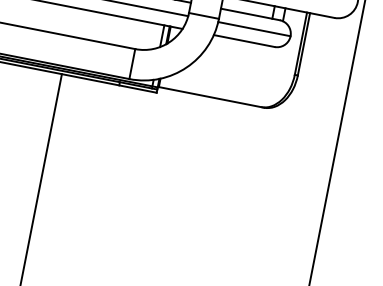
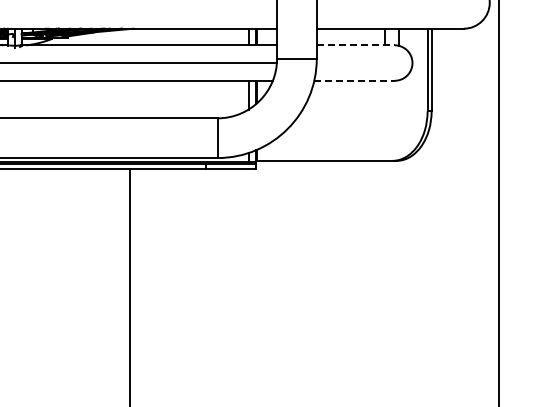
line: (250, 14) -> (355, 45), solid -> dashed
line: (254, 29) -> (364, 63), removed
line: (244, 40) -> (355, 80), solid -> dashed

